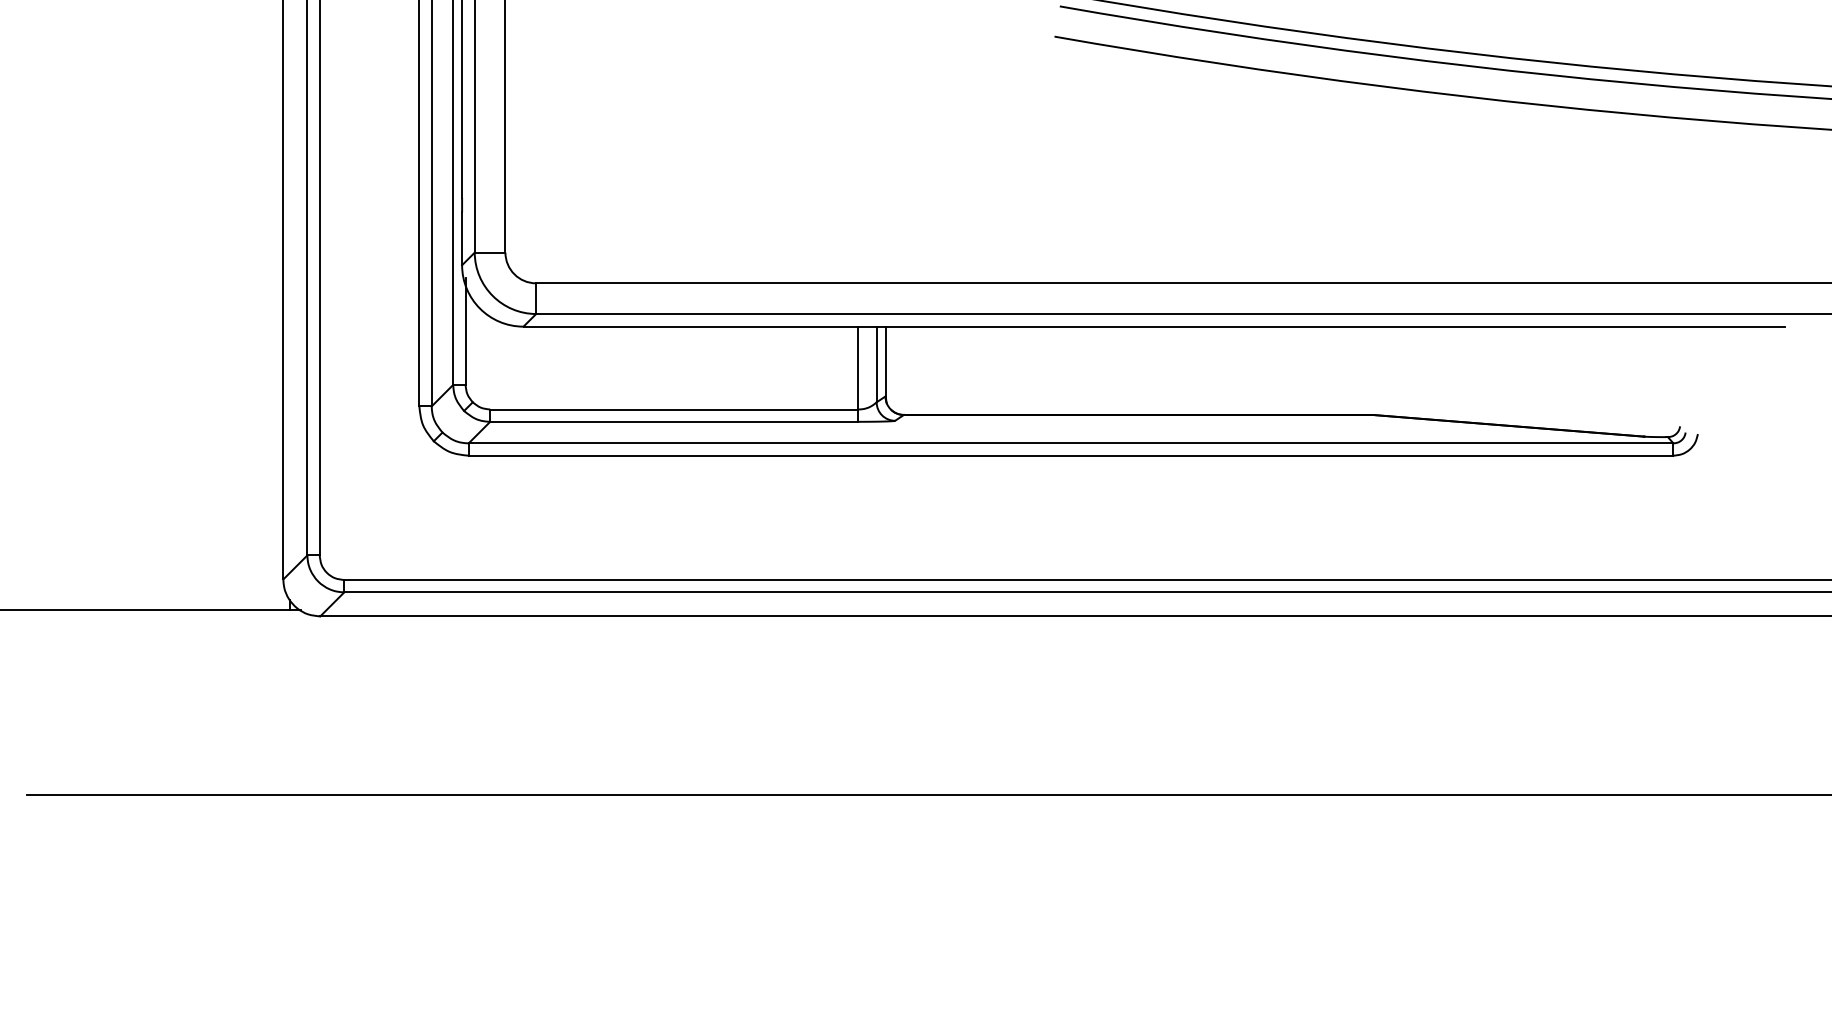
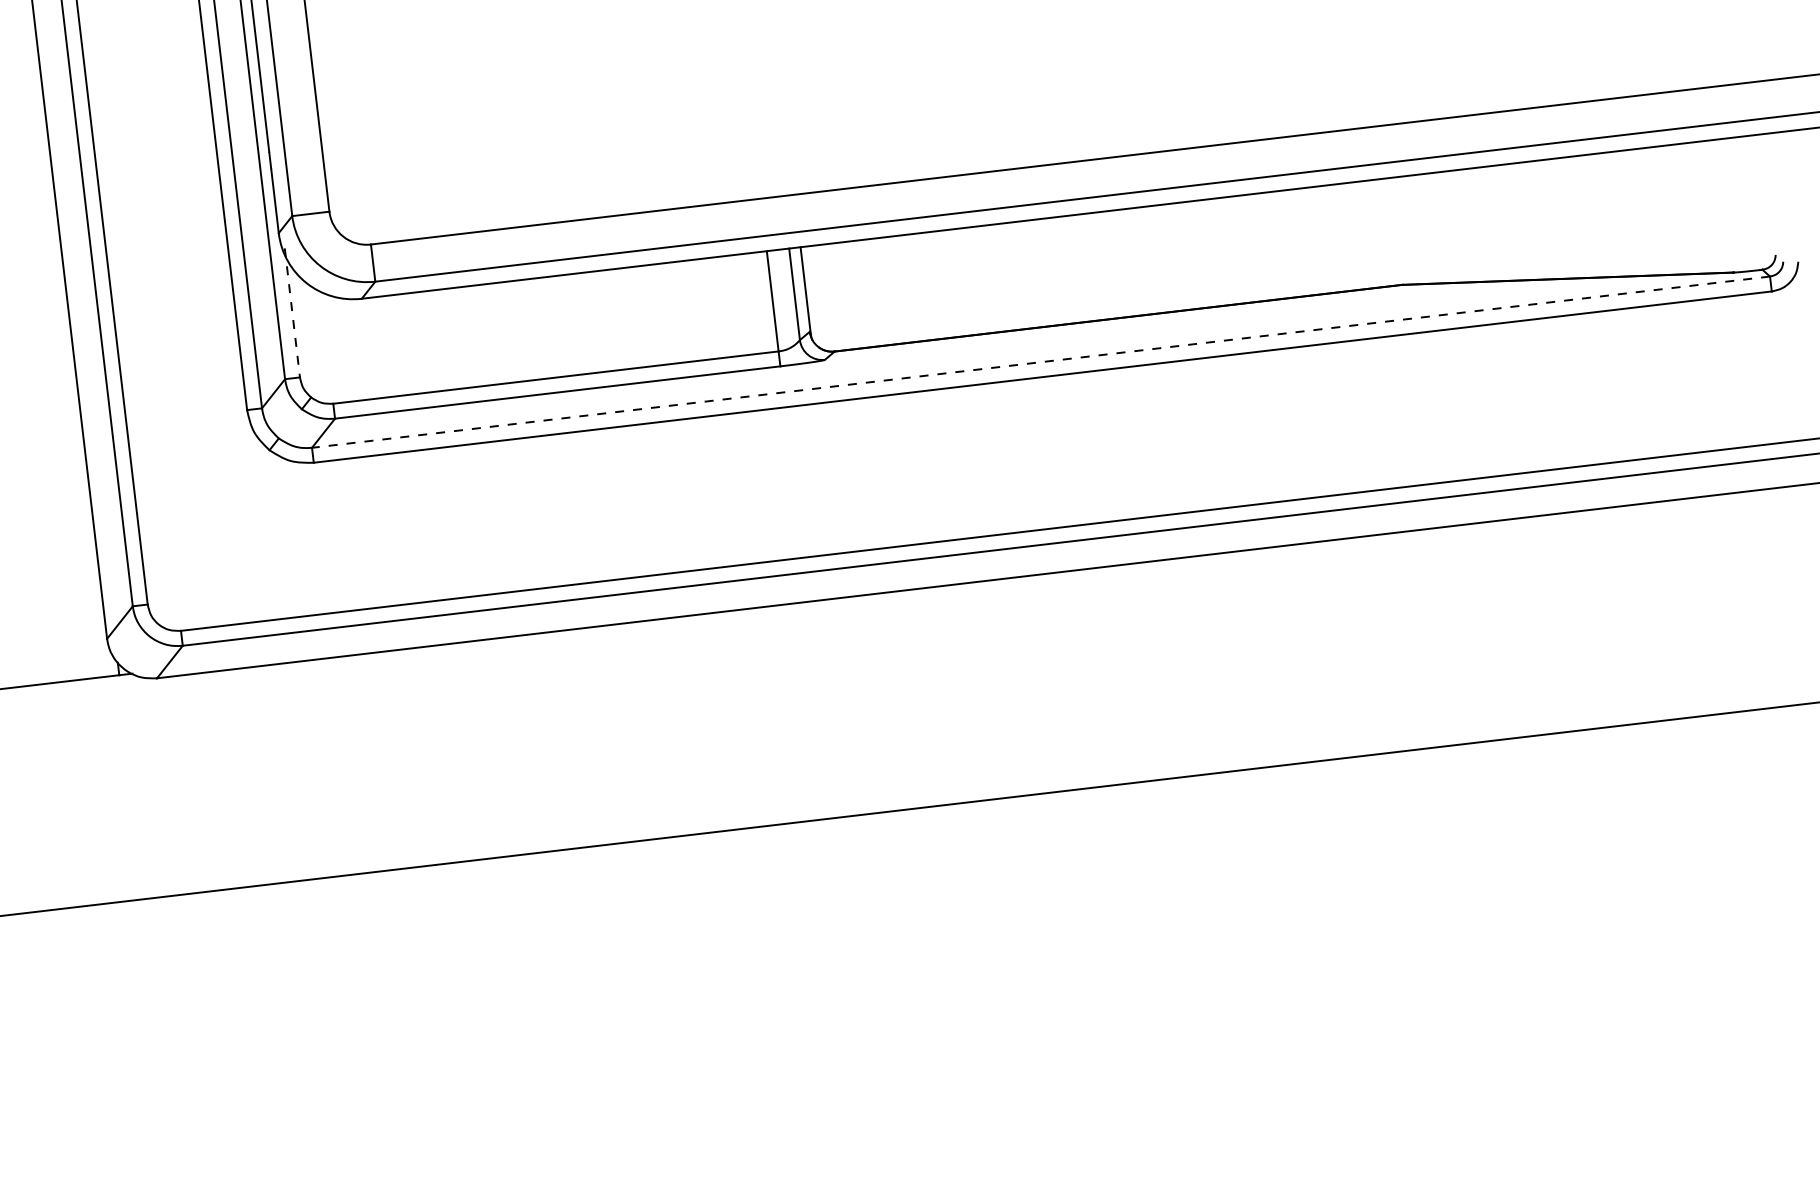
line: (465, 332) -> (292, 314), solid -> dashed
line: (1070, 443) -> (1040, 362), solid -> dashed

